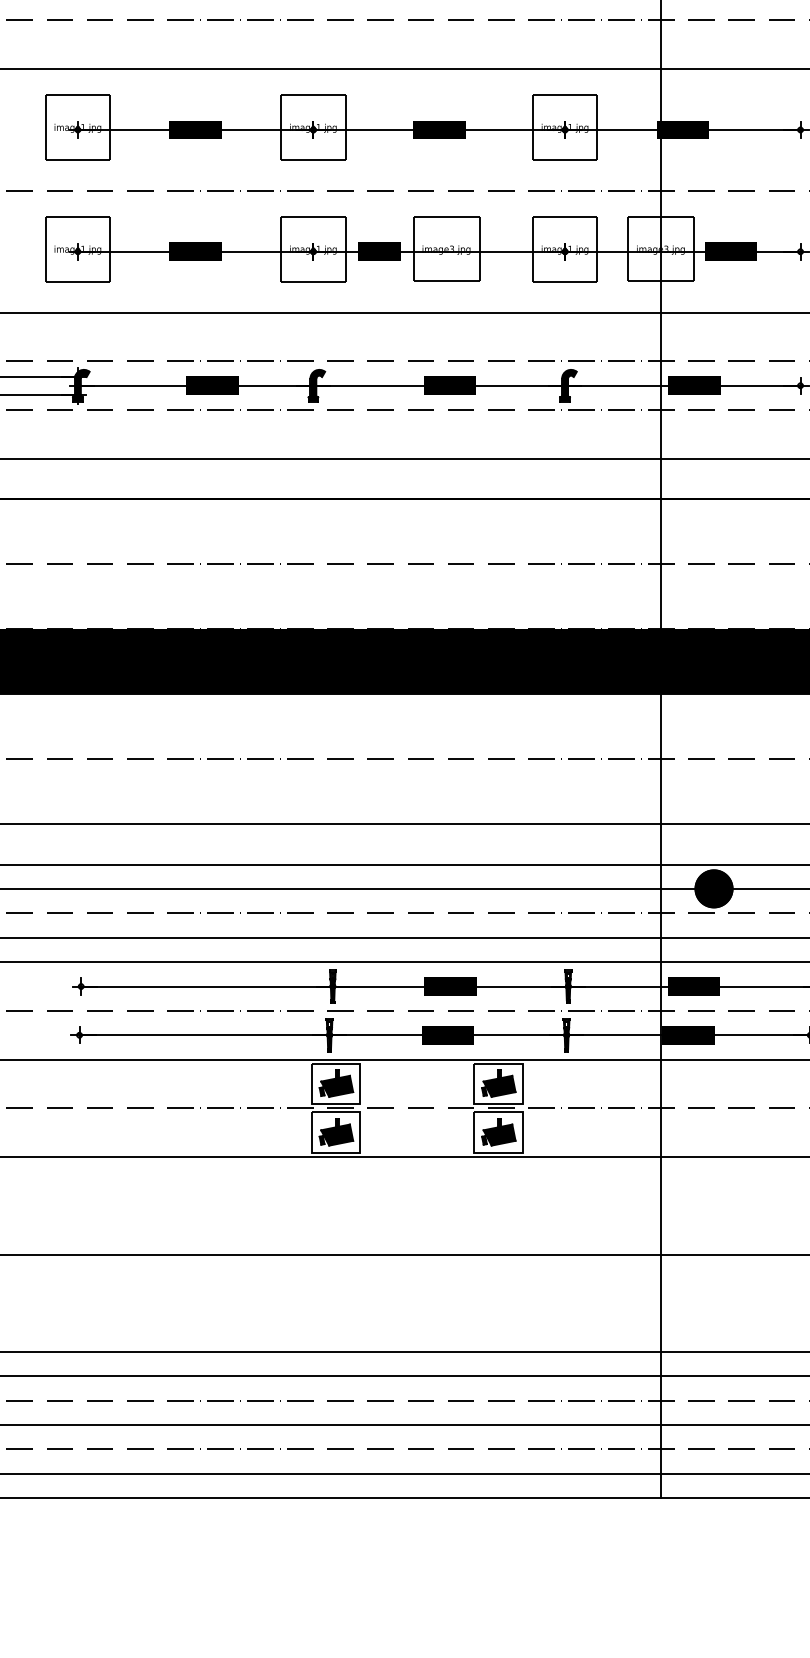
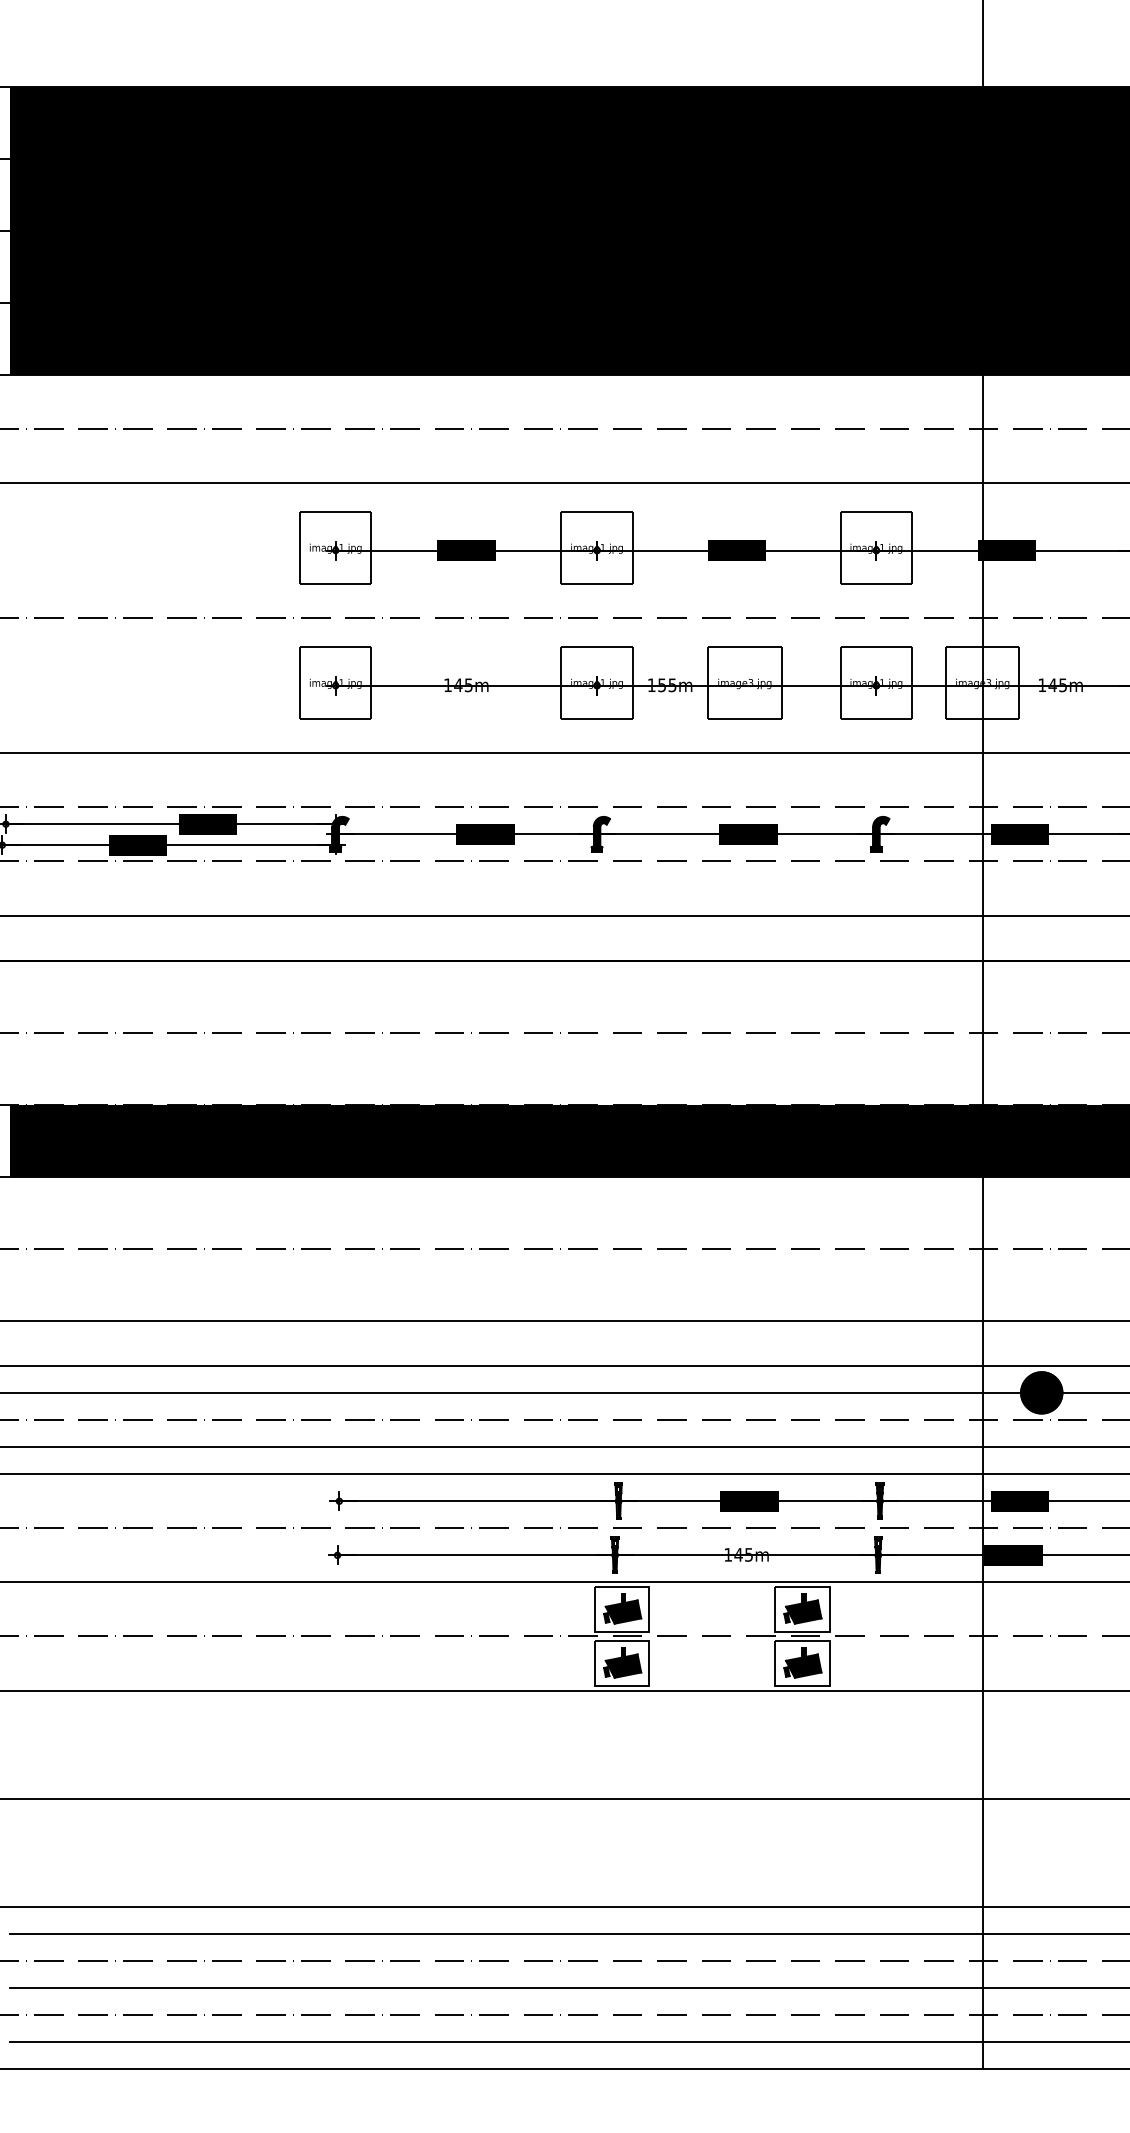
fill: (195, 251) -> (466, 685), removed
fill: (379, 251) -> (670, 685), removed
fill: (730, 251) -> (1060, 685), removed
fill: (448, 1035) -> (746, 1555), removed

